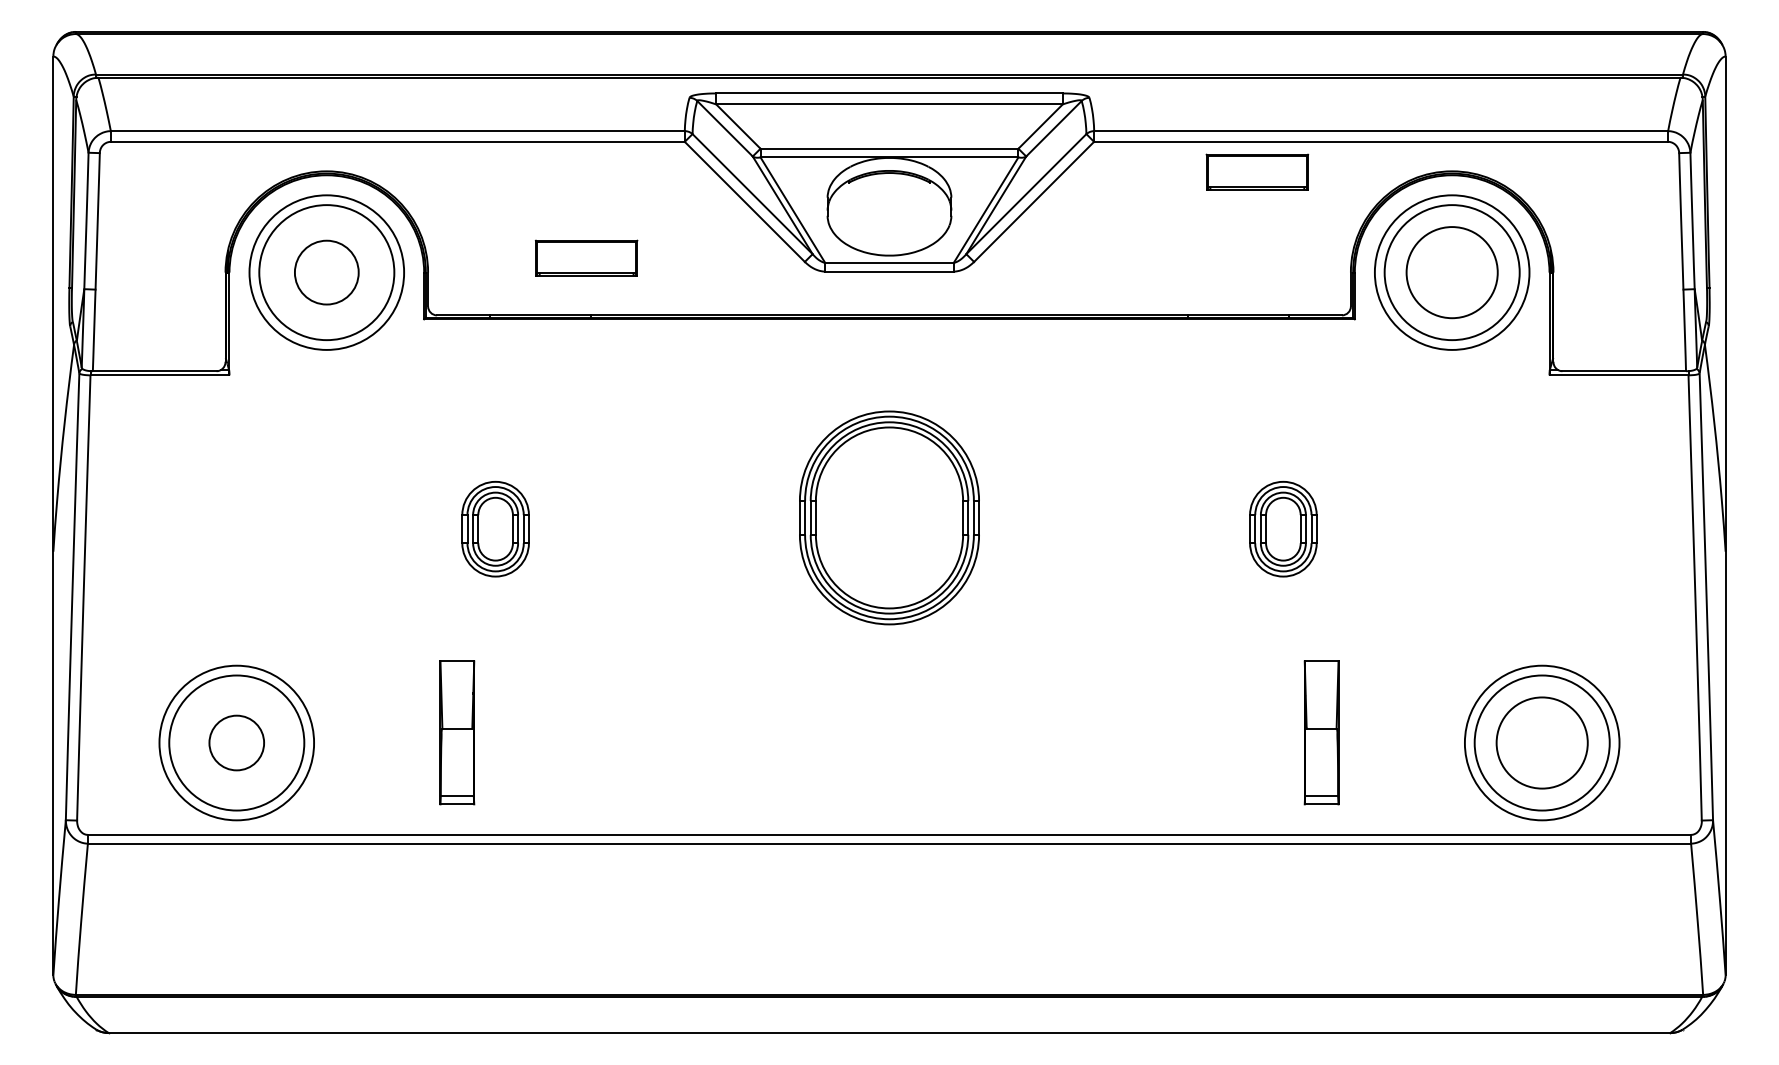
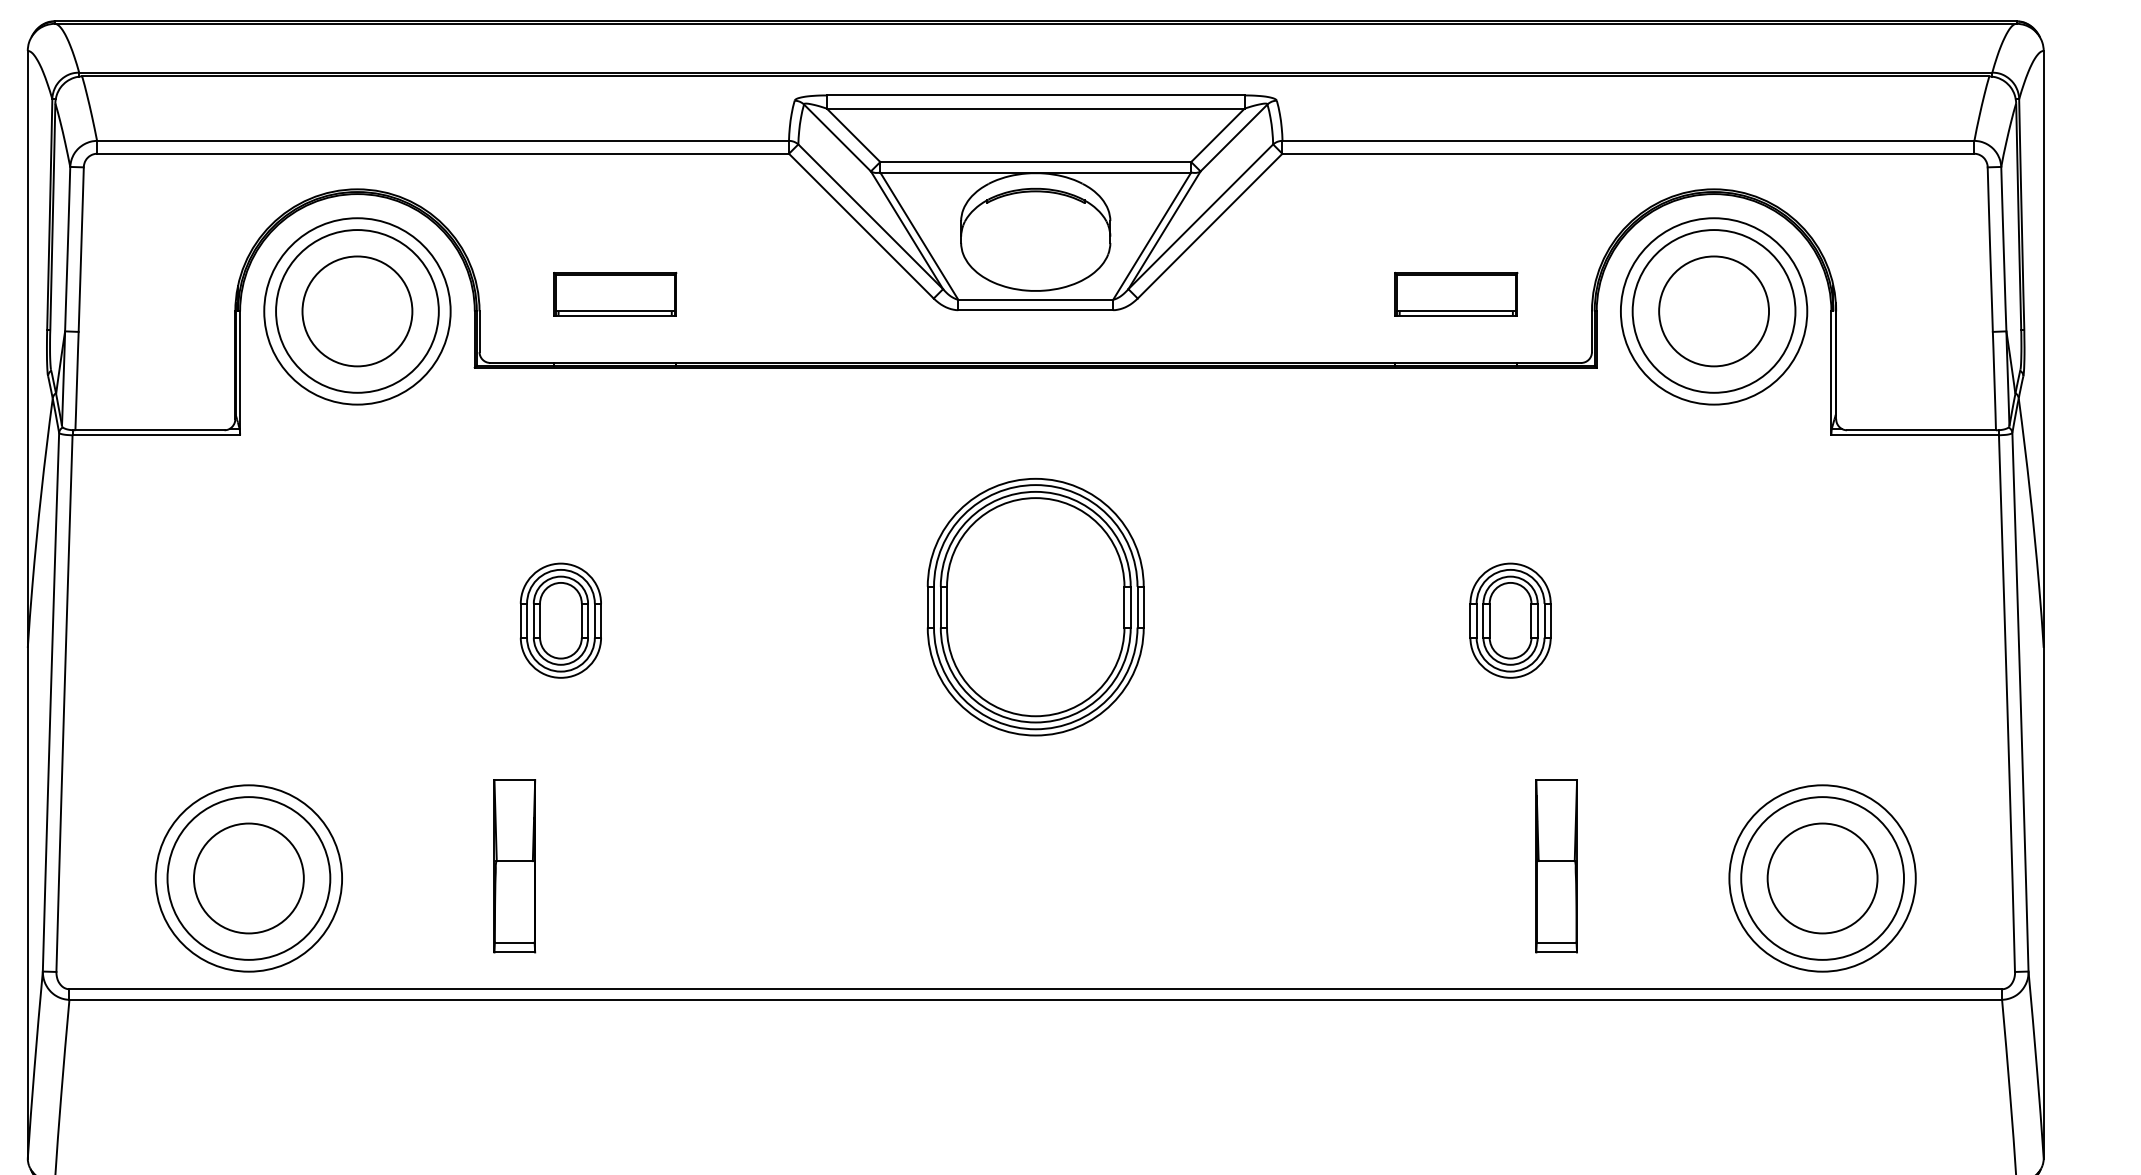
part: (1257, 171) -> (1456, 293), moved
part: (586, 257) -> (615, 293), moved
circle: (326, 272) -> (357, 311), size x1.43
circle: (236, 742) -> (248, 877), size x1.67

